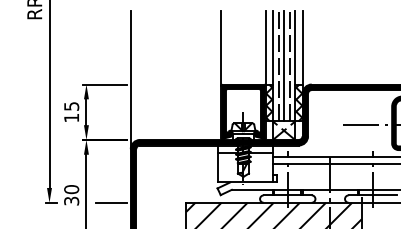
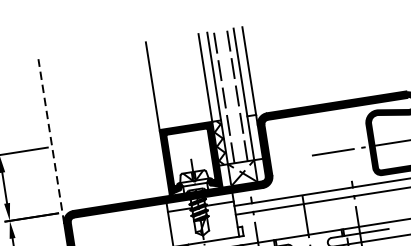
line: (284, 65) -> (231, 95), removed
line: (130, 79) -> (50, 140), solid -> dashed
hatch: (298, 102) -> (254, 136), removed

